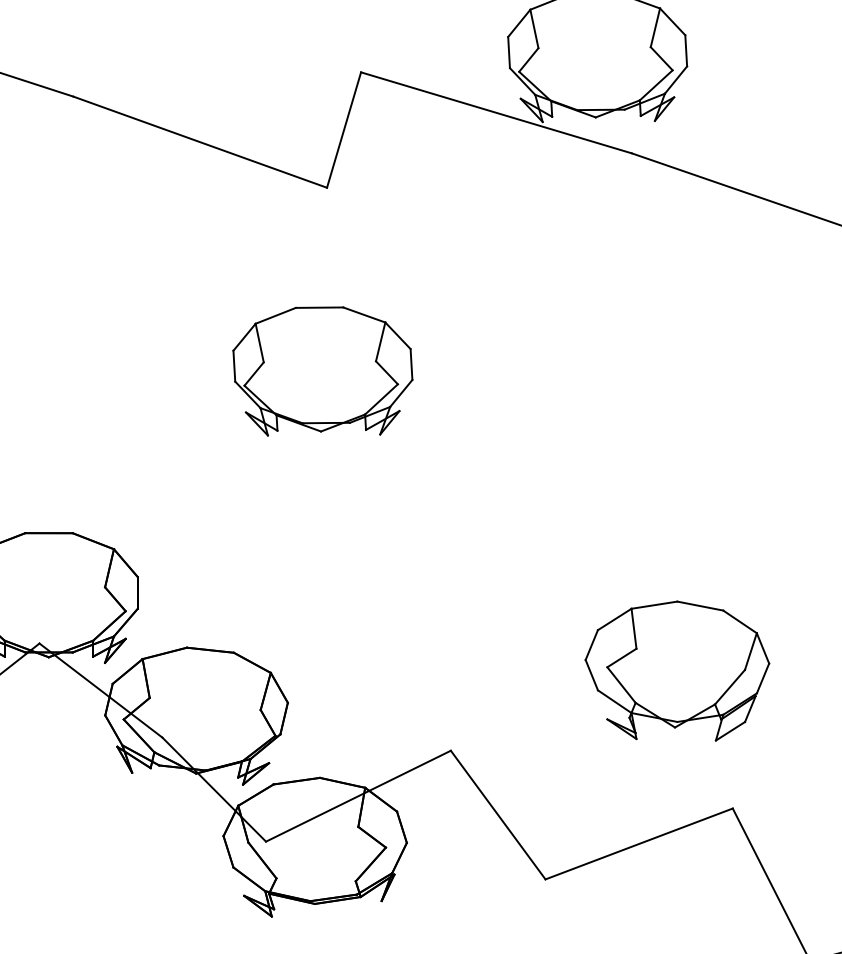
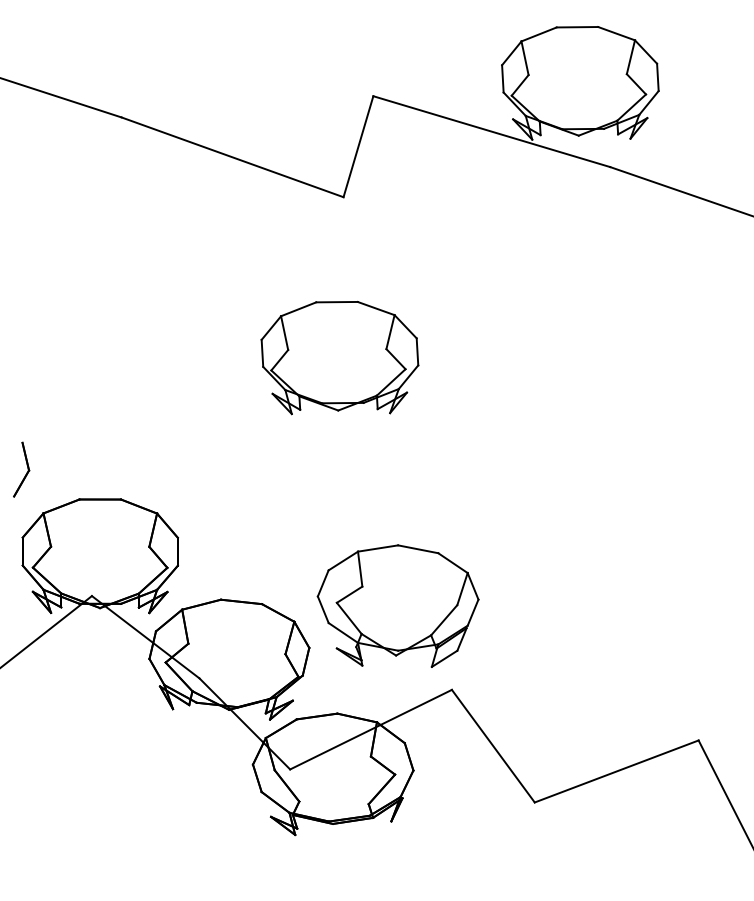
part: (676, 670) -> (397, 605), moved

